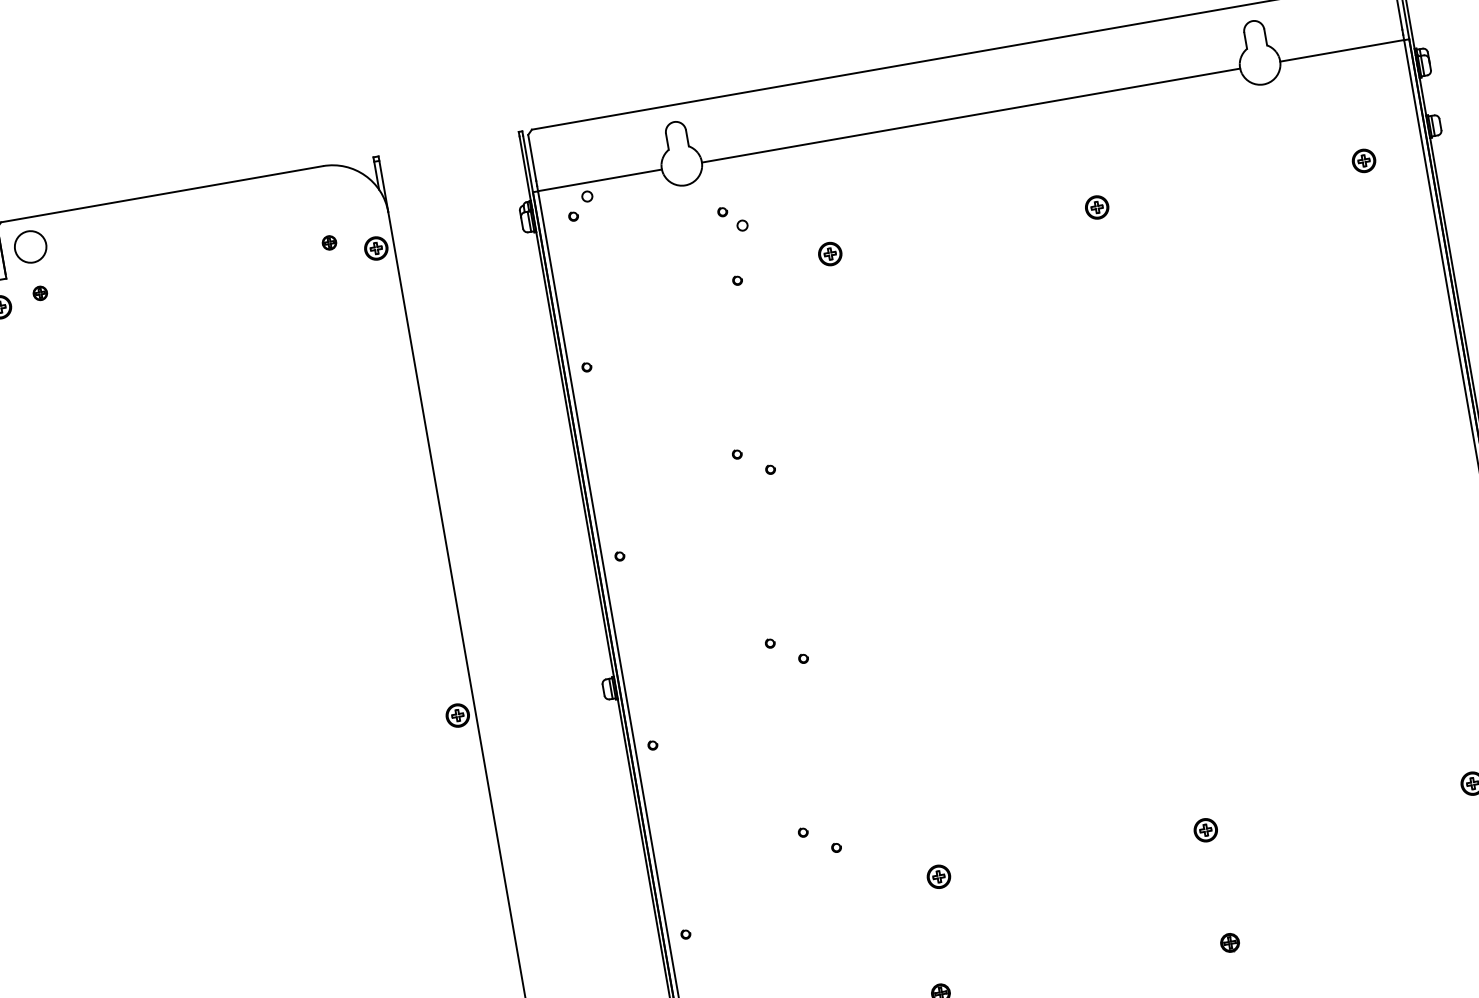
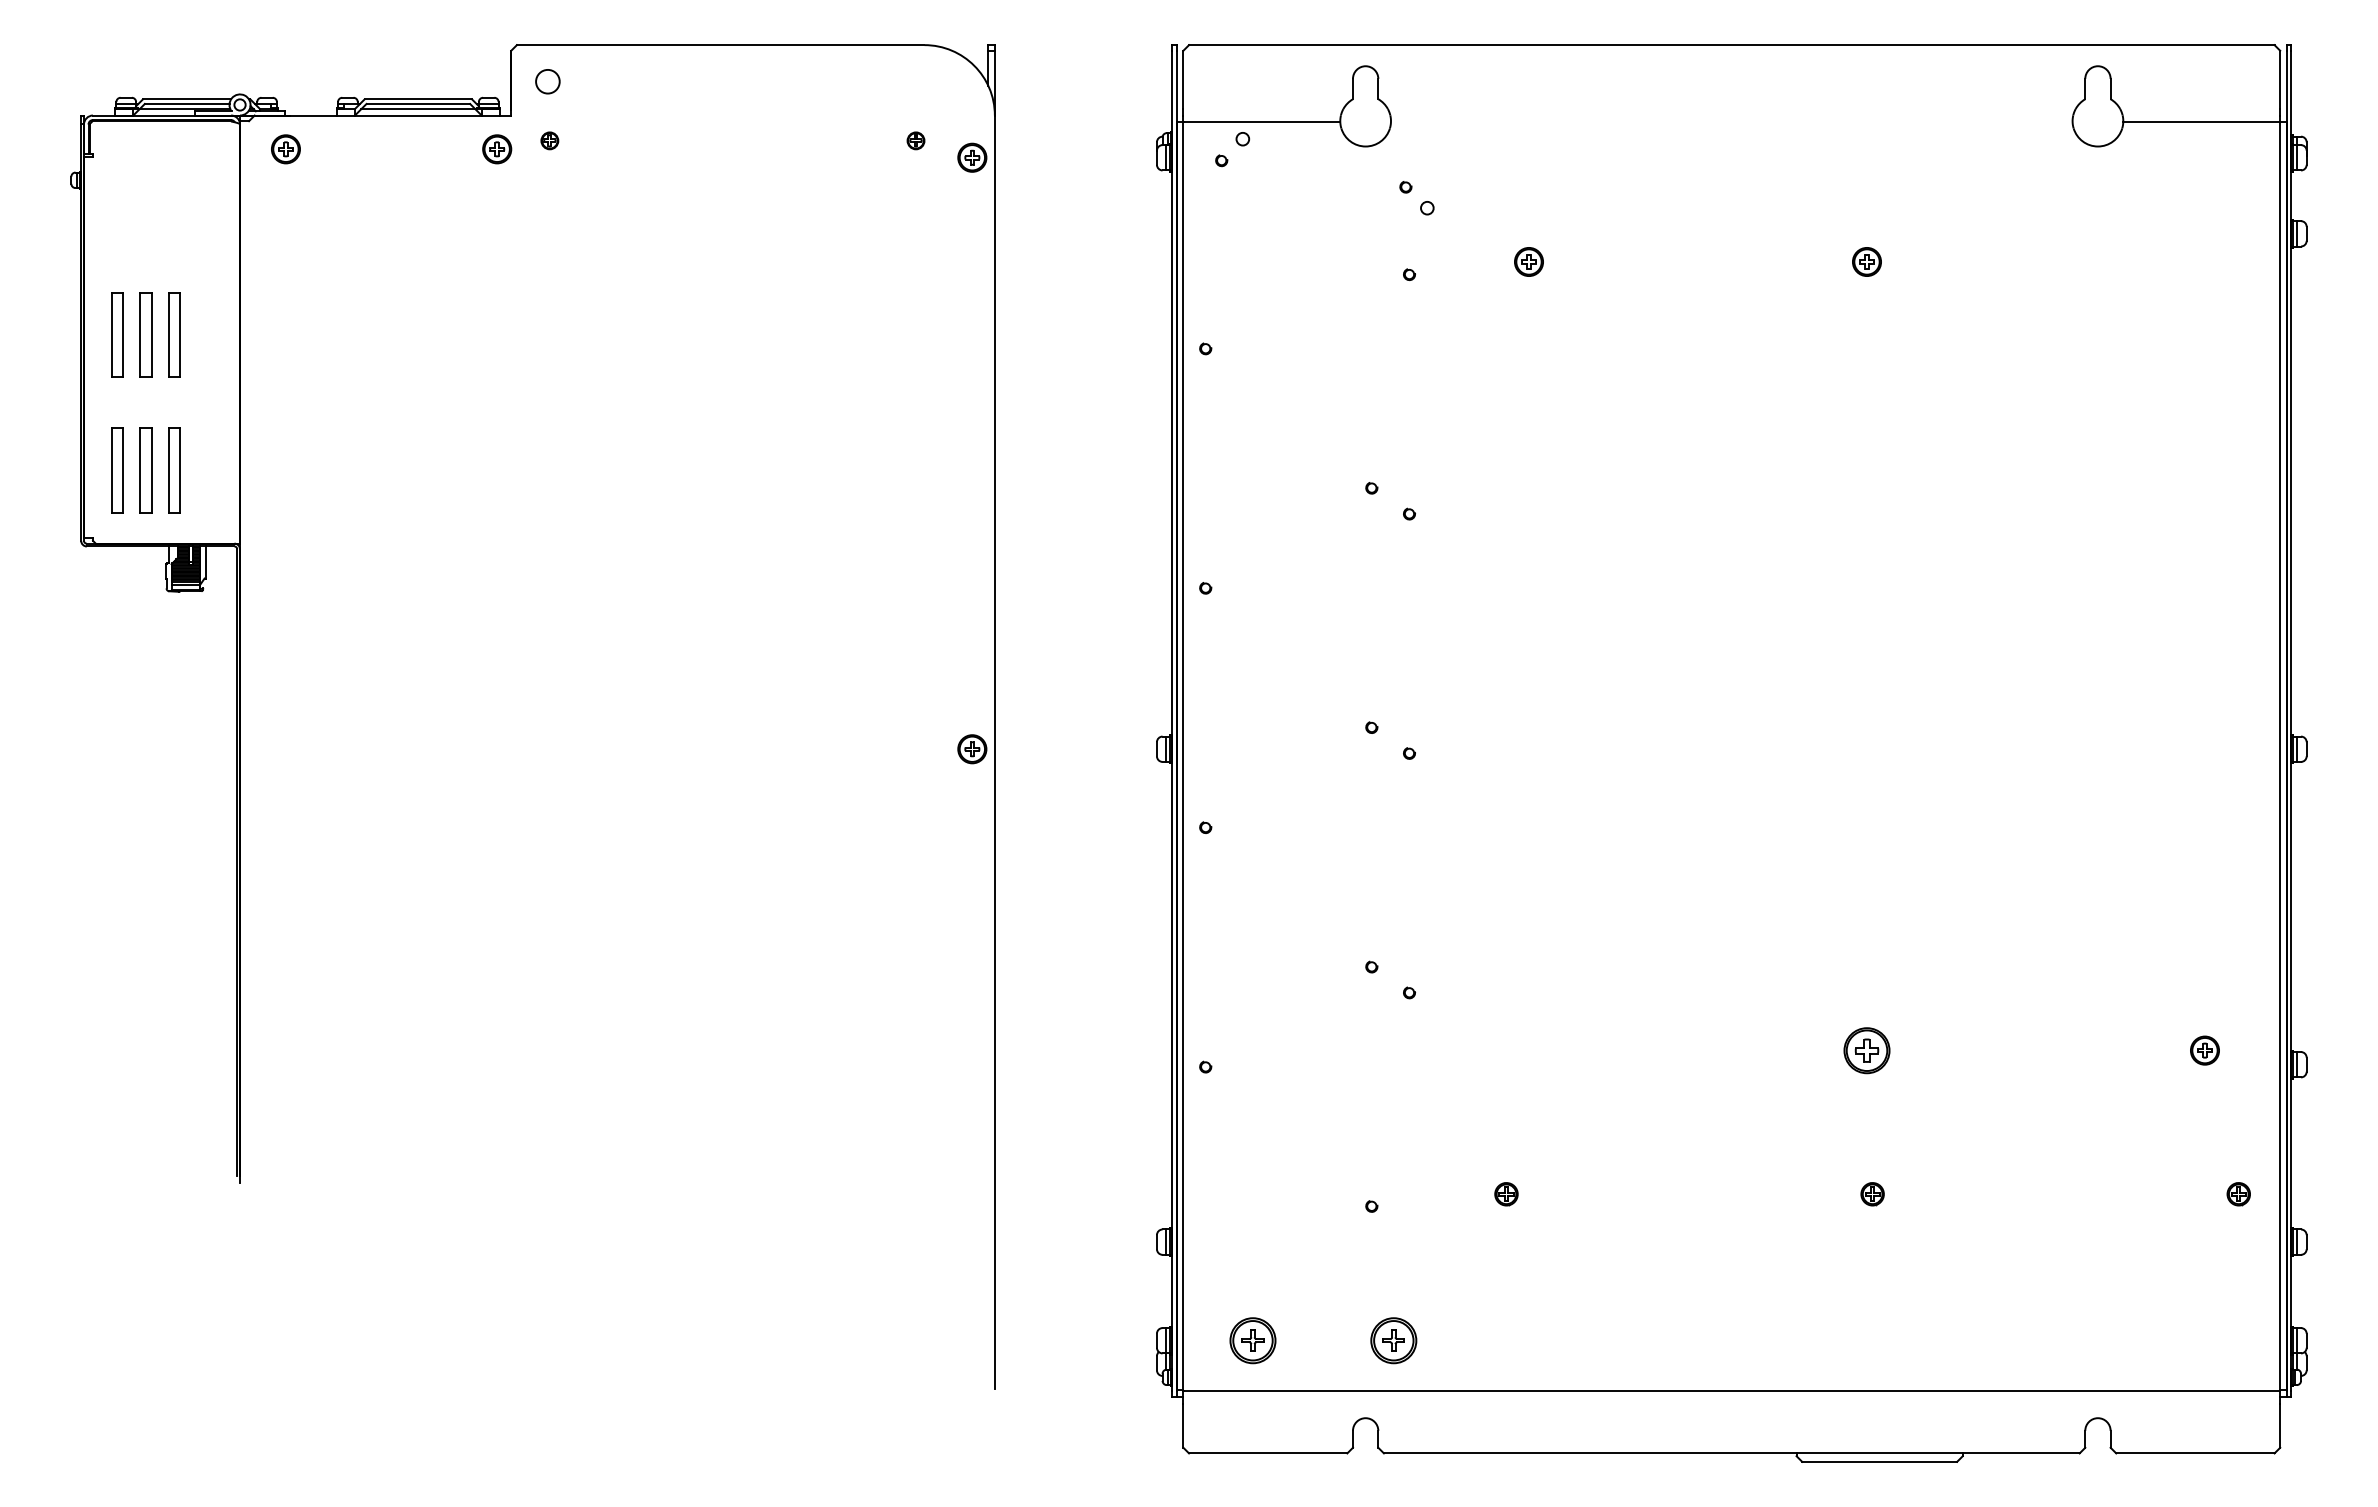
line: (970, 116) -> (1731, 122), removed
part: (1363, 160) -> (2204, 261), removed
circle: (30, 246) -> (547, 81), size x0.6
part: (1205, 830) -> (1866, 1050), size x1.6
part: (938, 876) -> (1528, 1050), removed

